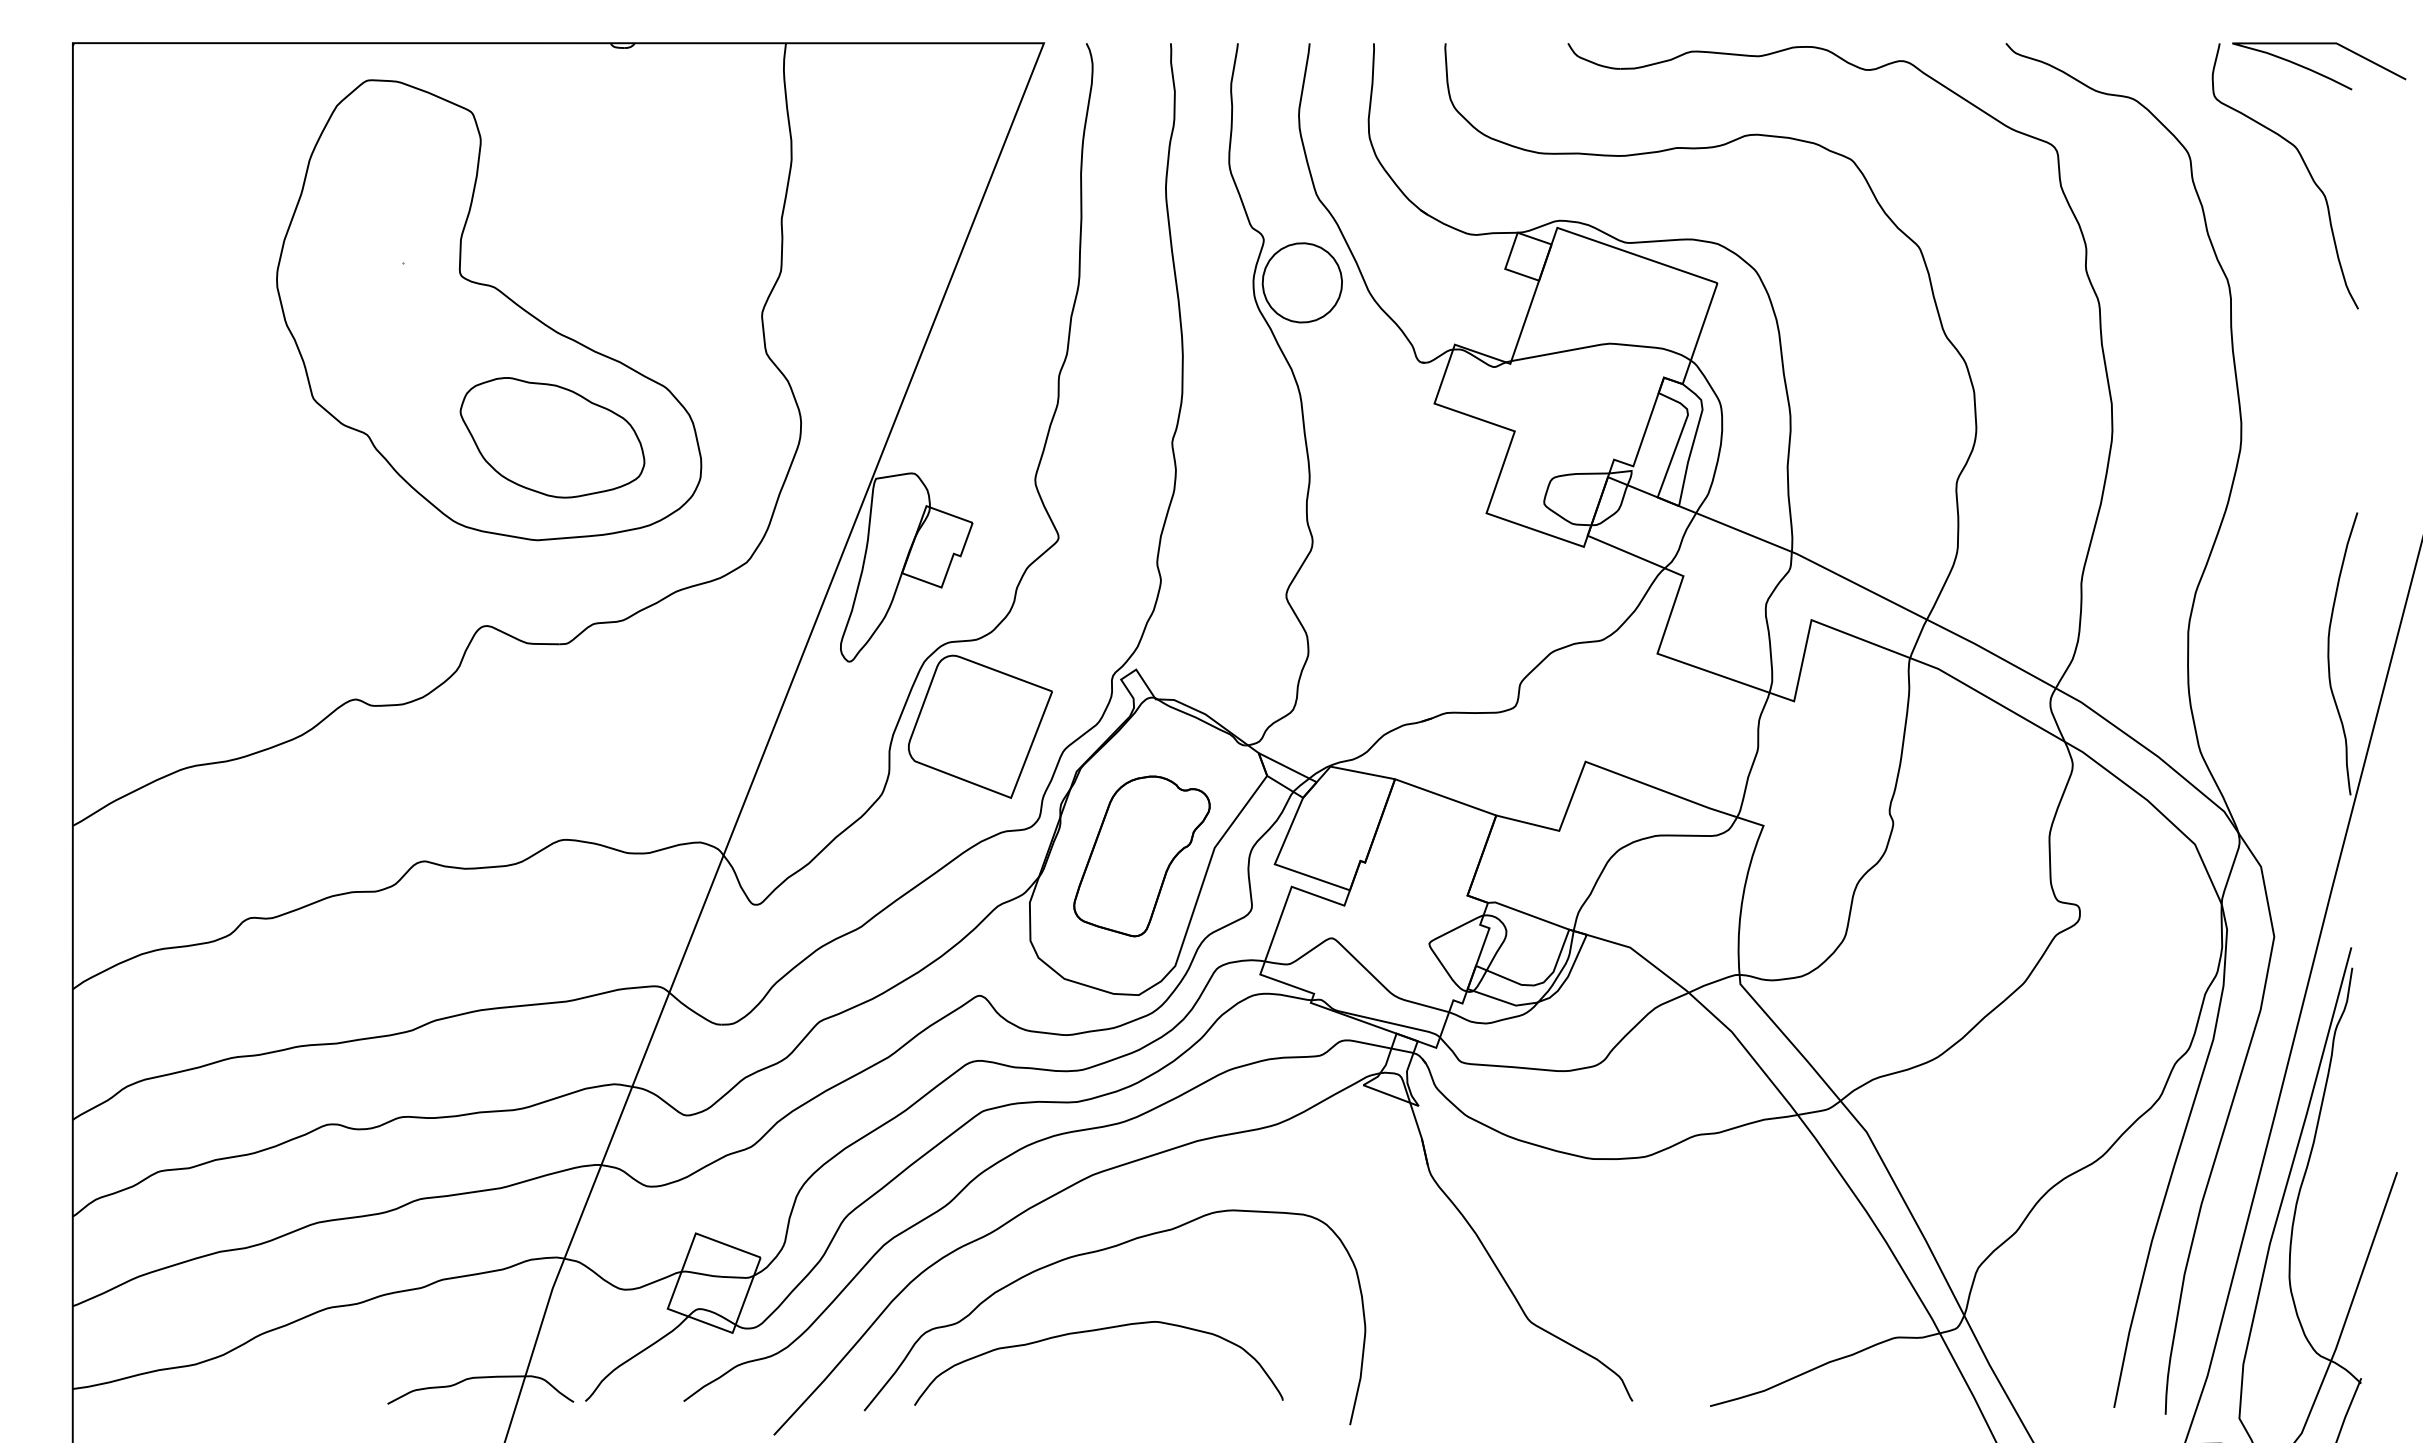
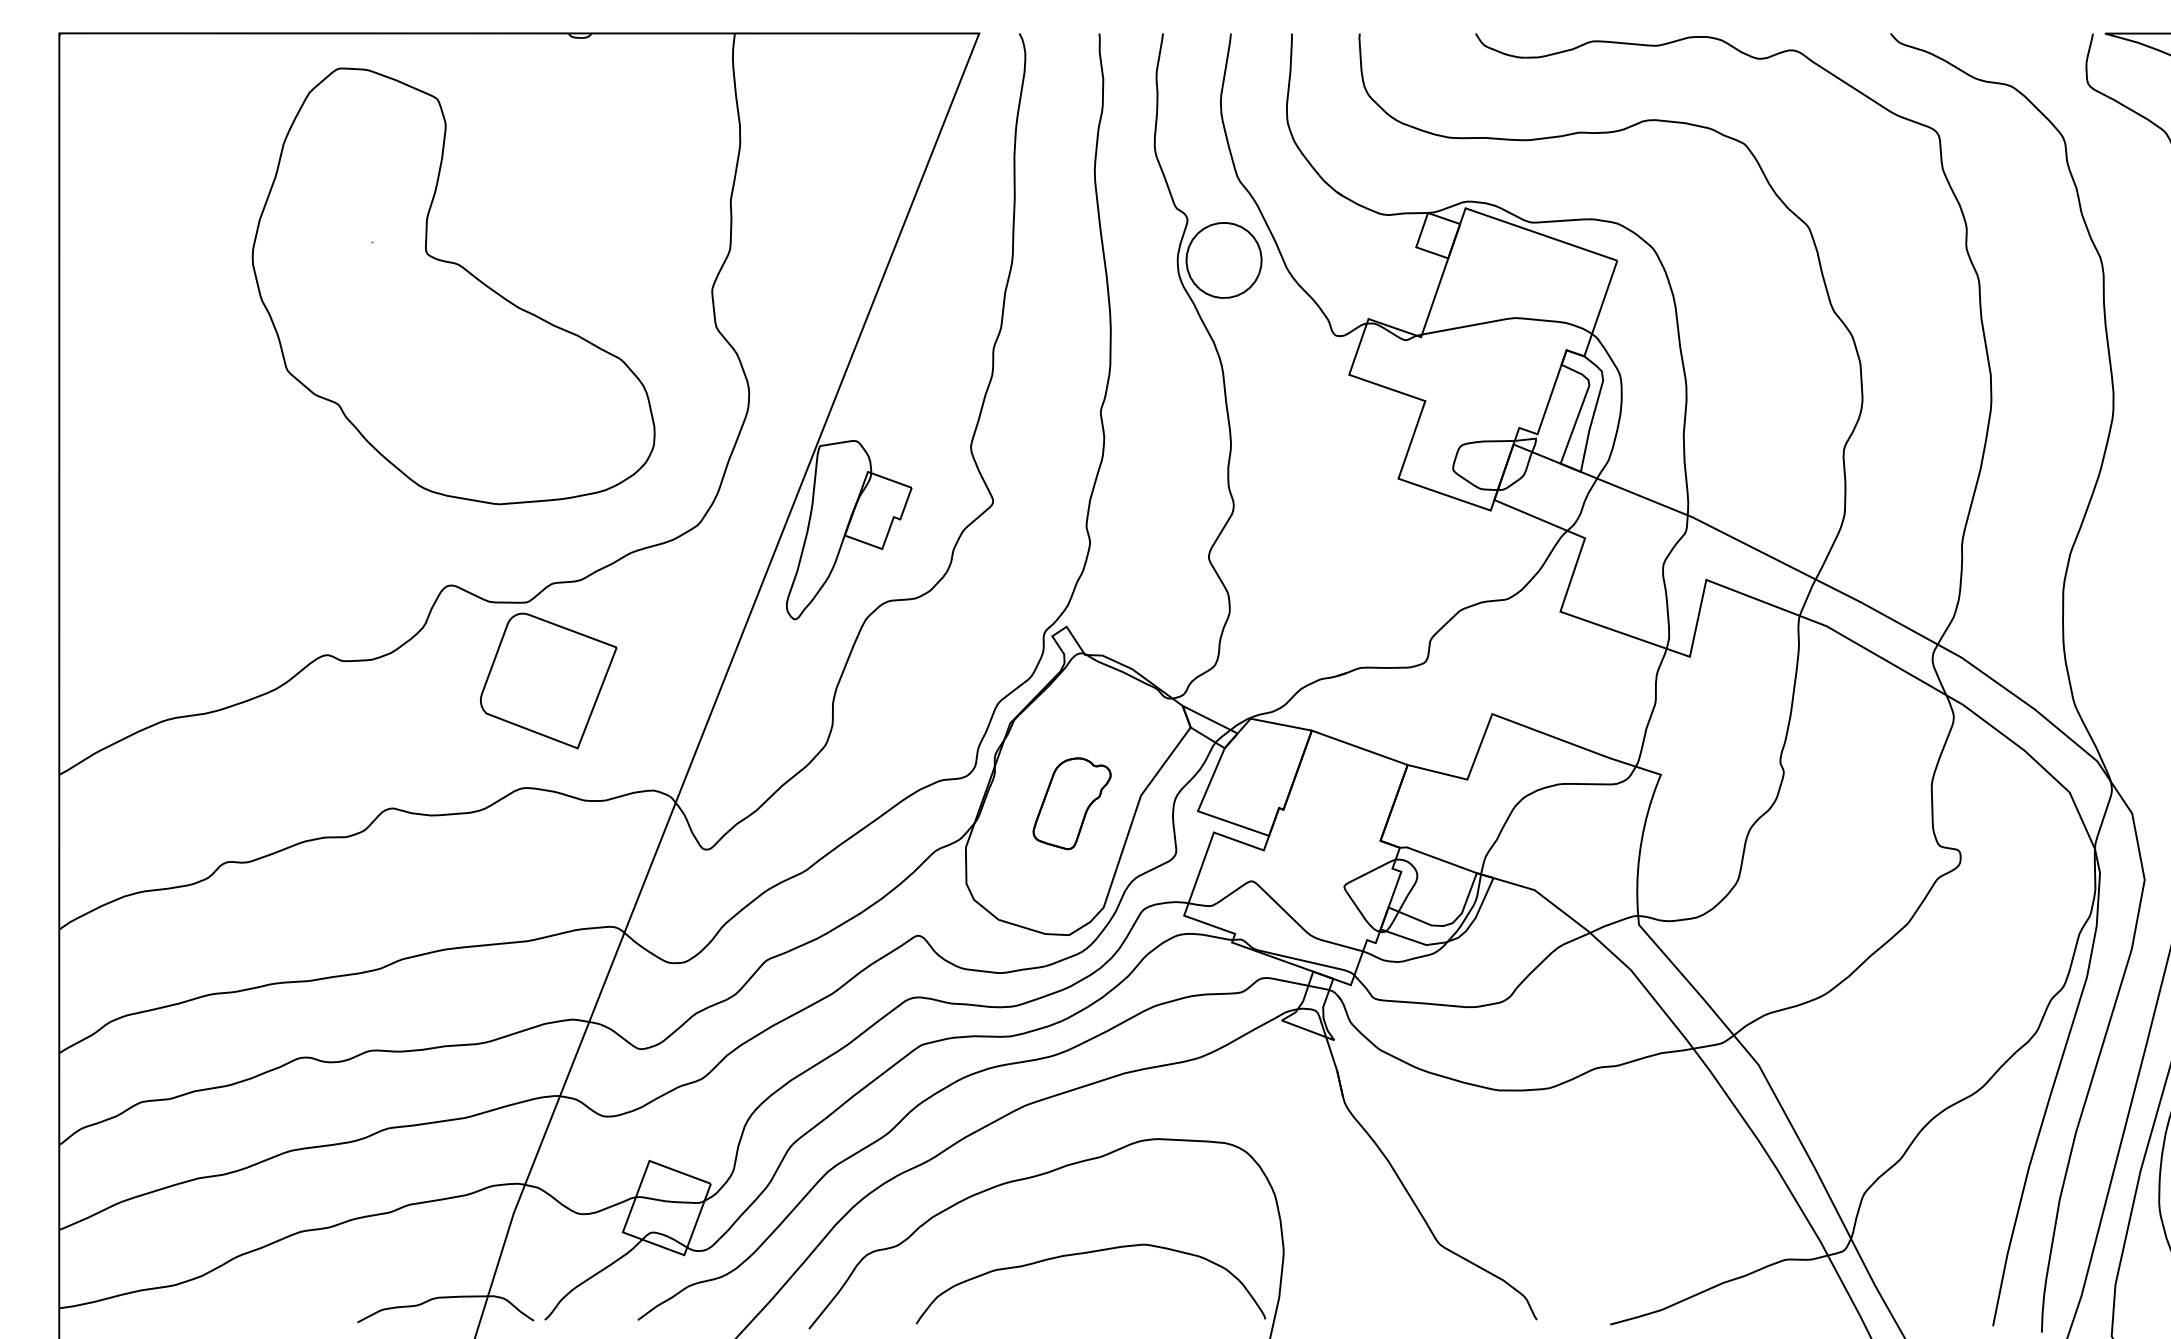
part: (552, 437) -> (513, 406), removed
part: (980, 726) -> (548, 680), moved
part: (1141, 856) -> (1071, 803), size x0.6
curve: (1094, 1331) -> (1086, 1253), moved

